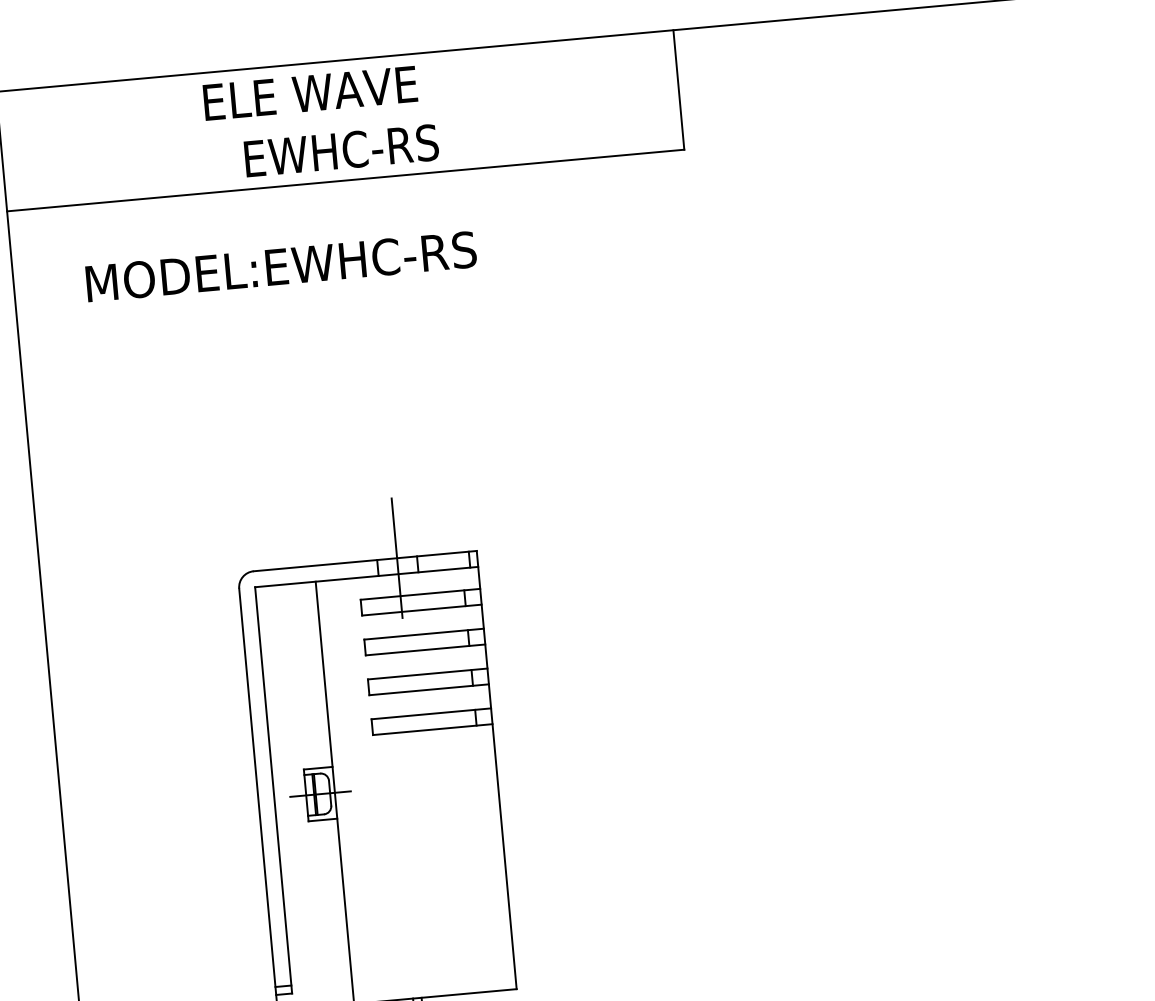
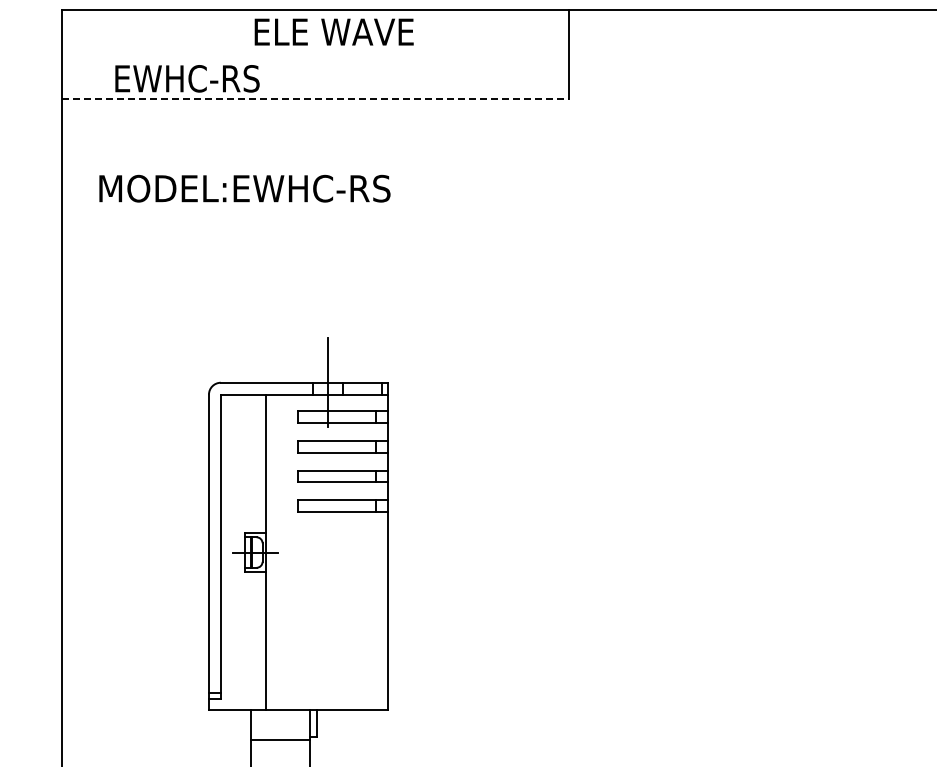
text: (309, 92) -> (333, 31), moved
text: (341, 150) -> (187, 78), moved
line: (347, 180) -> (316, 99), solid -> dashed
text: (280, 266) -> (244, 188), moved

